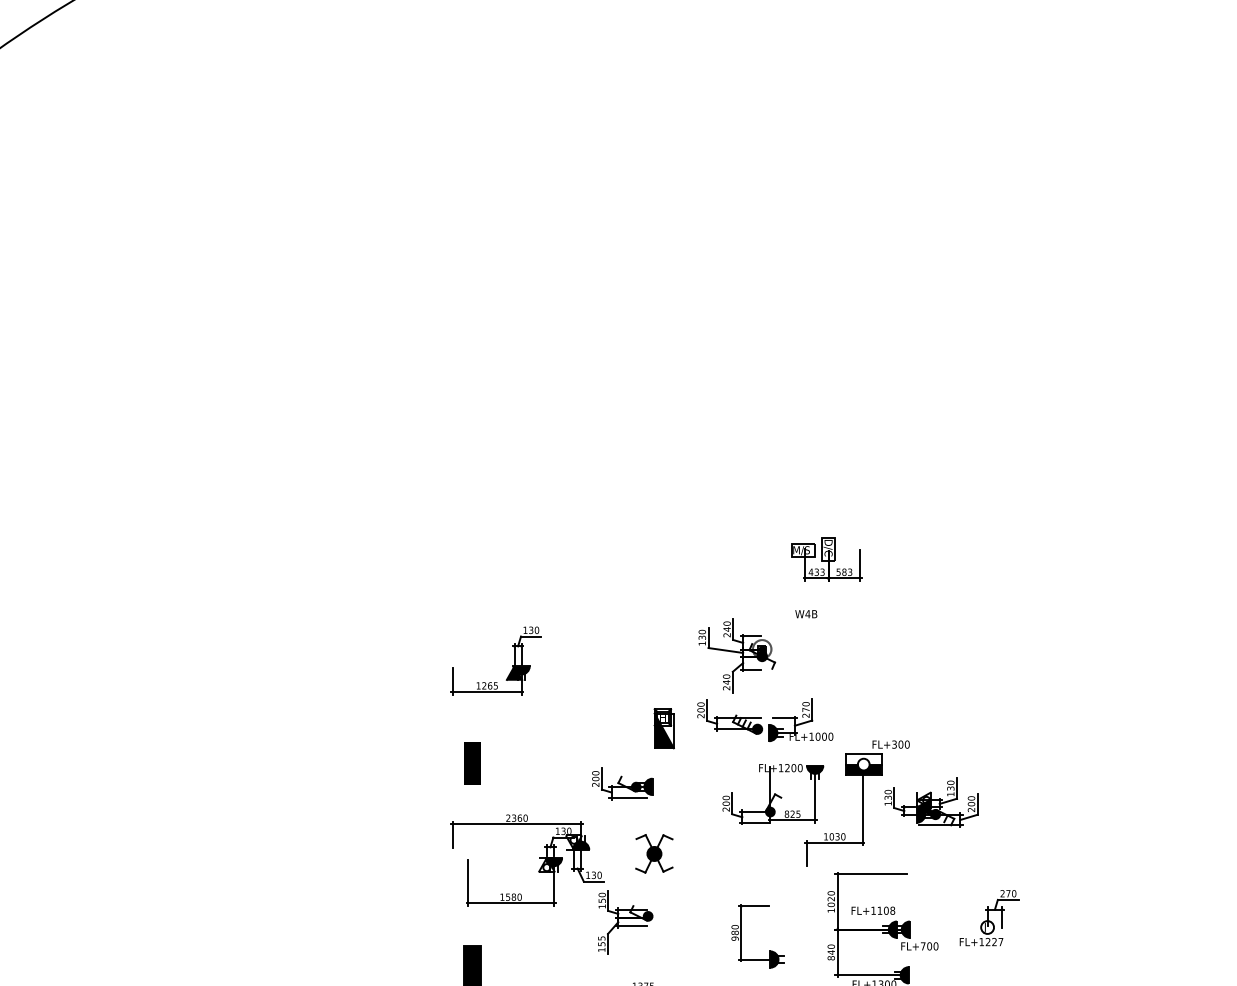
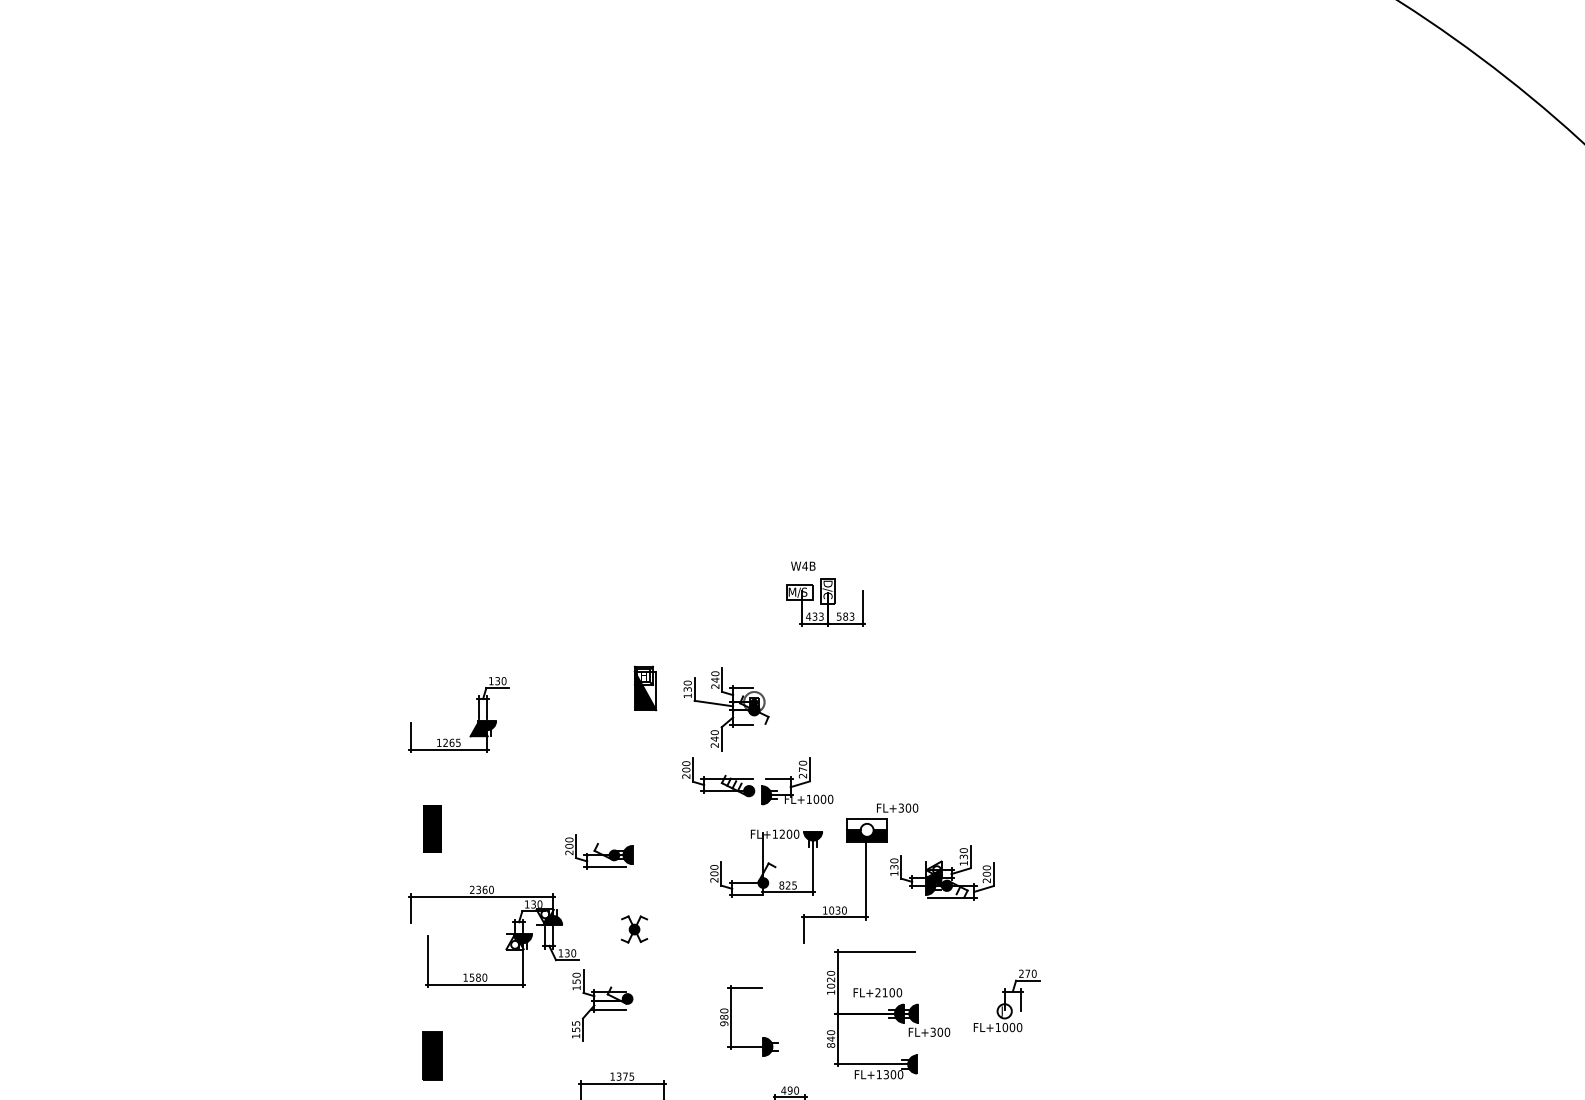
text: (806, 613) -> (803, 565), moved
part: (664, 728) -> (645, 688), moved
part: (654, 853) -> (634, 929), size x0.62
text: (882, 910) -> (888, 992), FL+1108 -> FL+2100
text: (994, 942) -> (1012, 1027), FL+1227 -> FL+1000
text: (922, 945) -> (932, 1031), FL+700 -> FL+300

